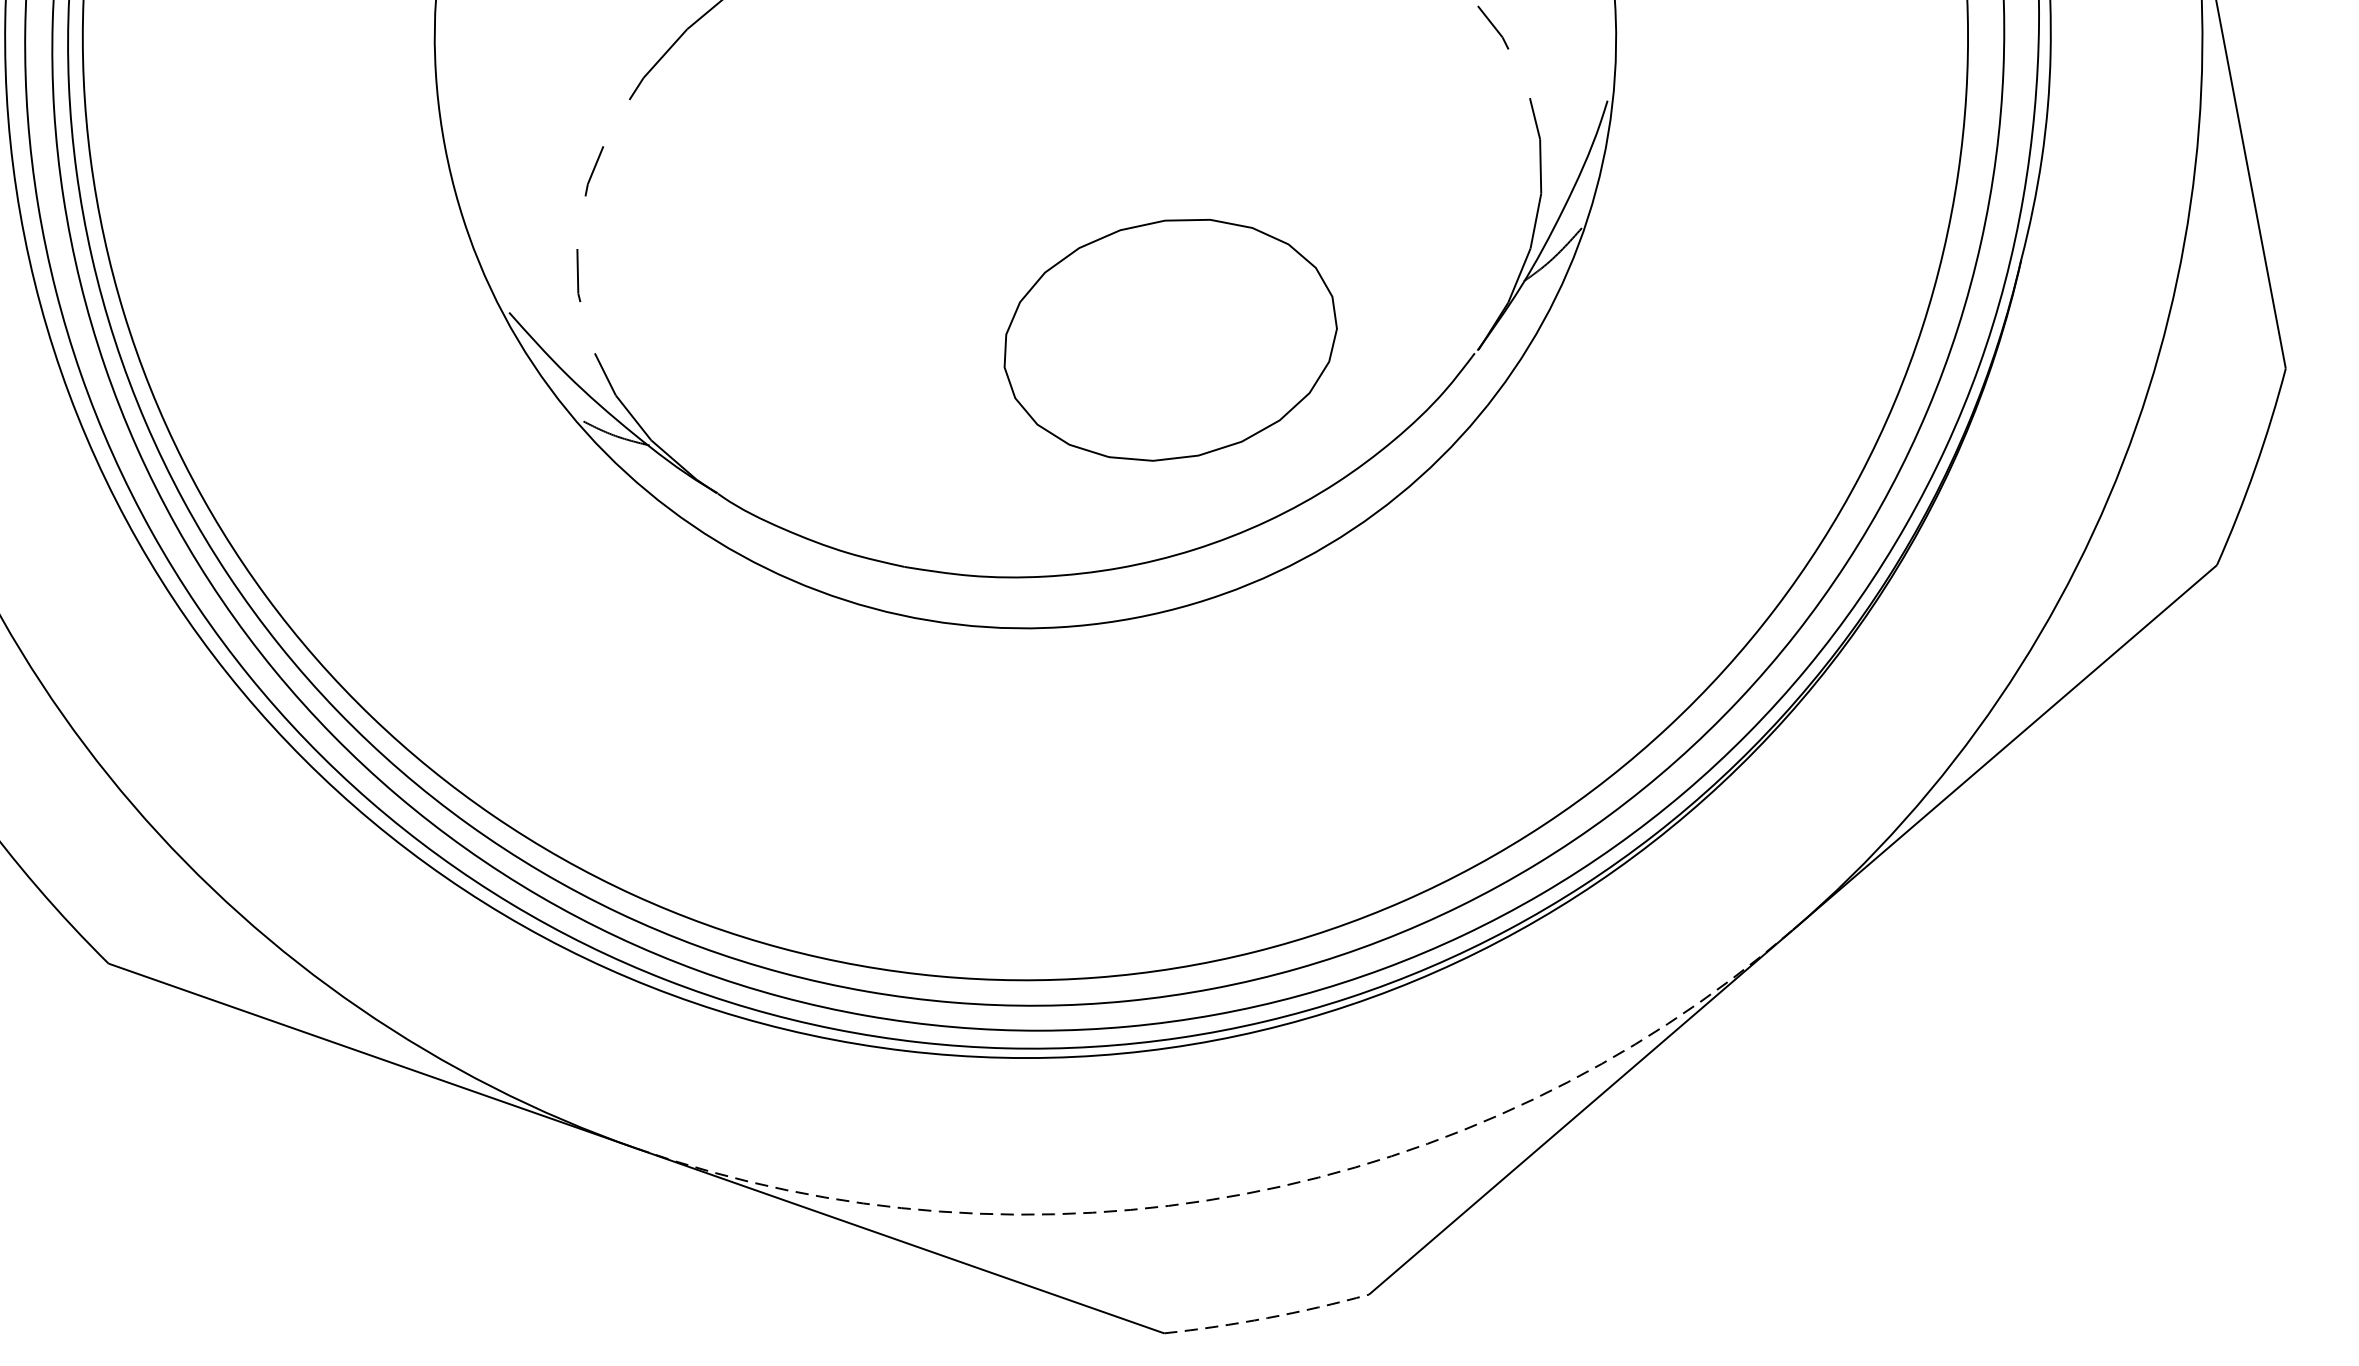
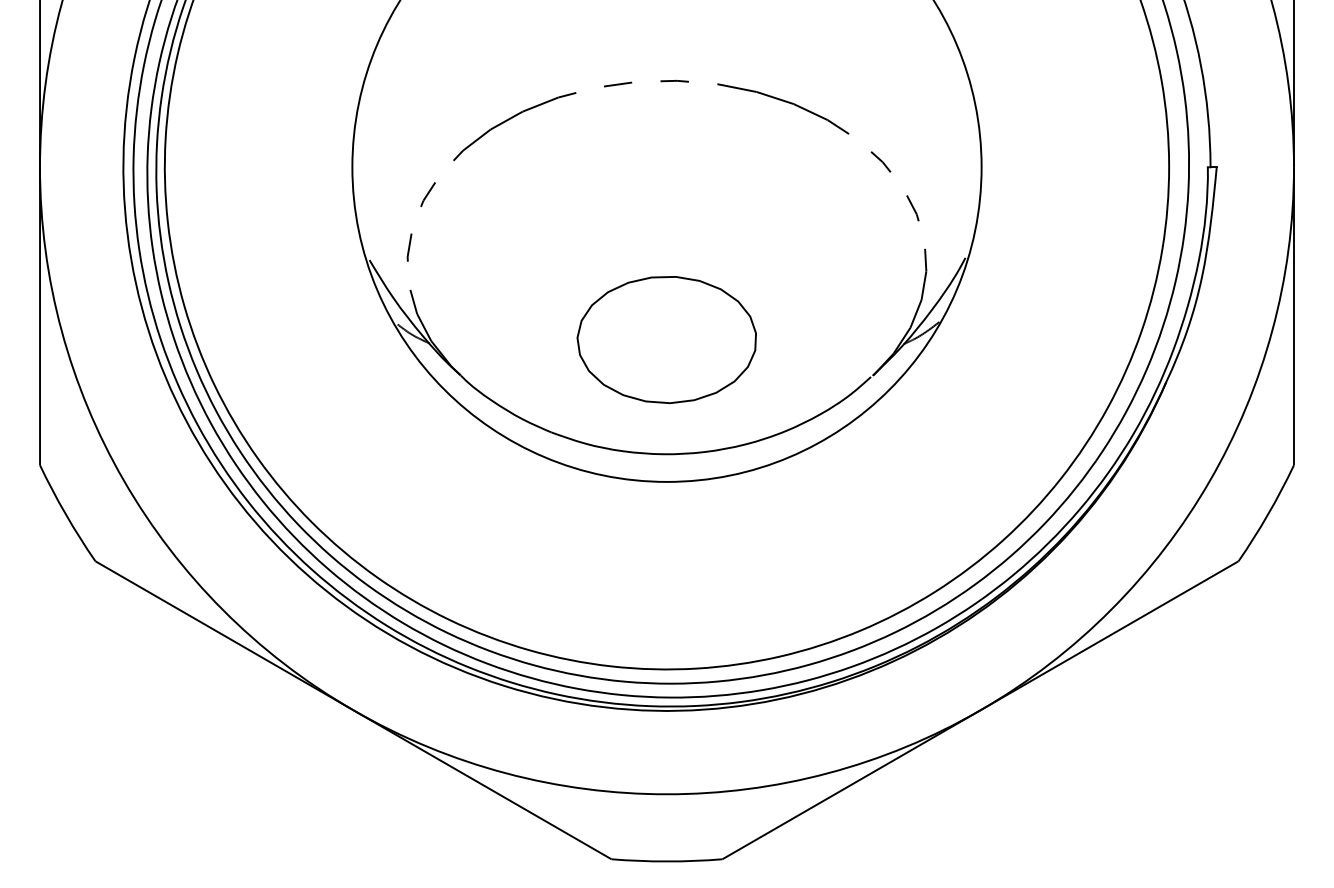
part: (1169, 341) -> (666, 340), moved
arc: (1244, 1194) -> (667, 794), dashed -> solid
arc: (1268, 1317) -> (667, 861), dashed -> solid

